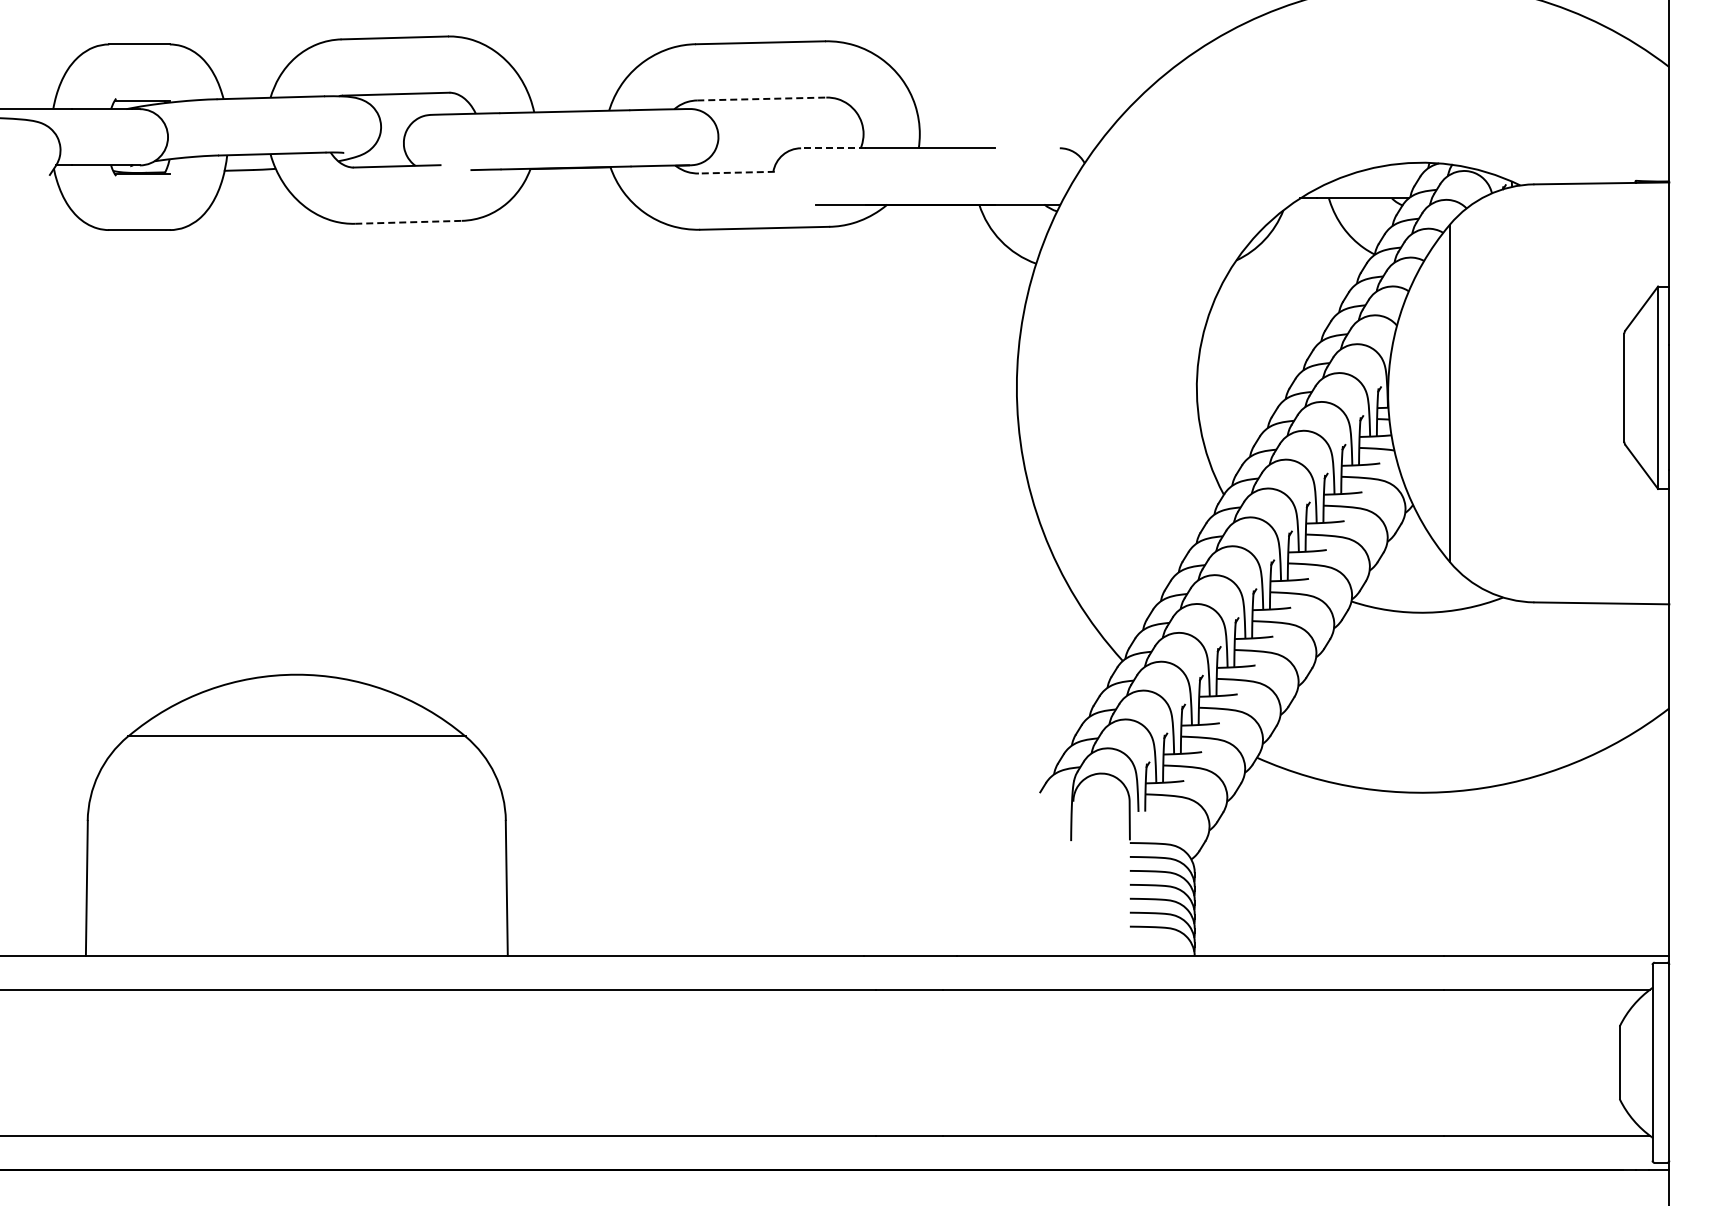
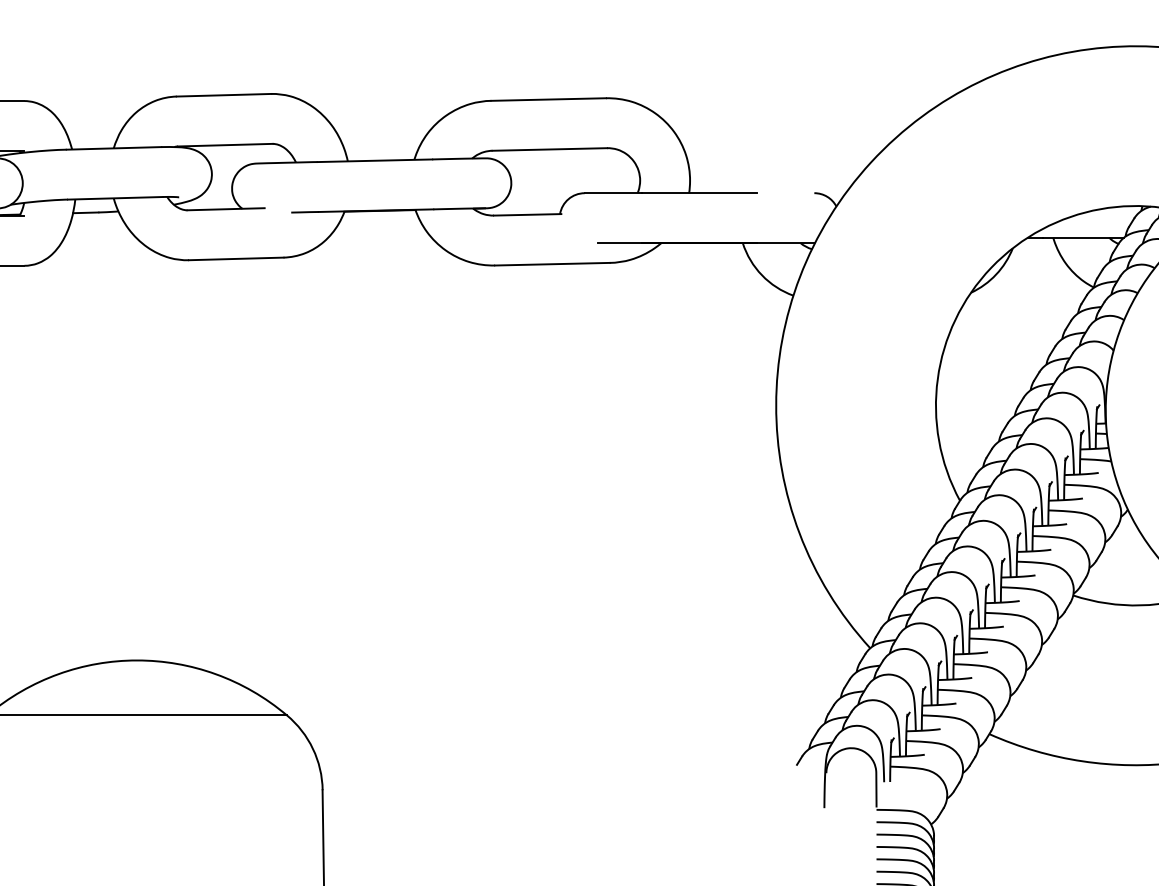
line: (761, 99) -> (549, 149), dashed -> solid
line: (832, 148) -> (612, 193), dashed -> solid
line: (736, 172) -> (527, 214), dashed -> solid
line: (409, 222) -> (237, 259), dashed -> solid

